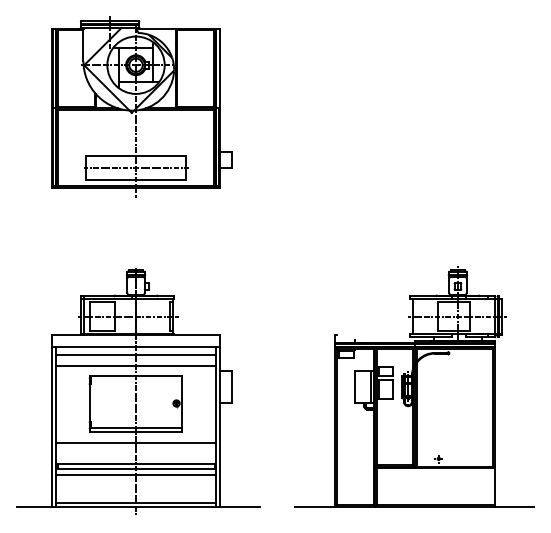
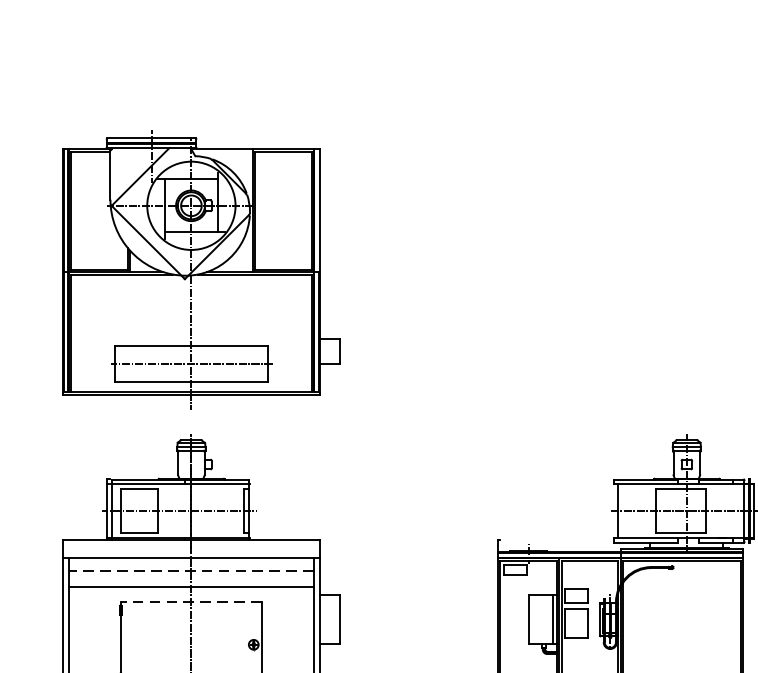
part: (141, 106) -> (199, 269), moved
line: (136, 355) -> (192, 570), solid -> dashed
line: (136, 375) -> (192, 601), solid -> dashed

